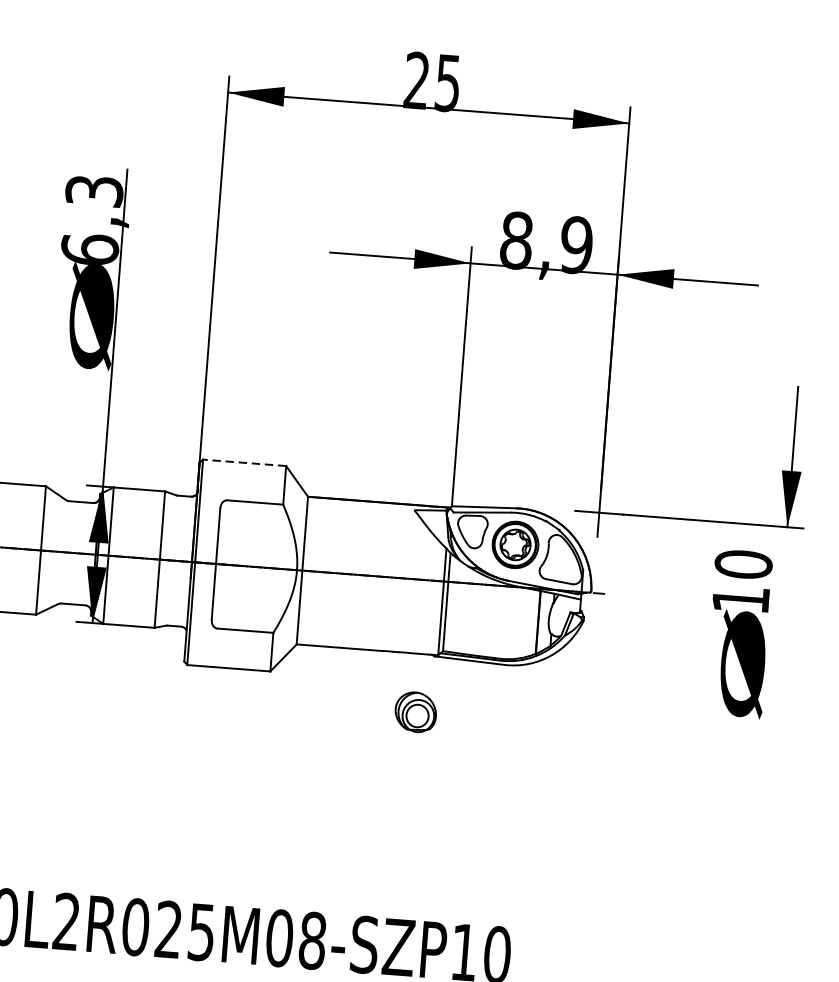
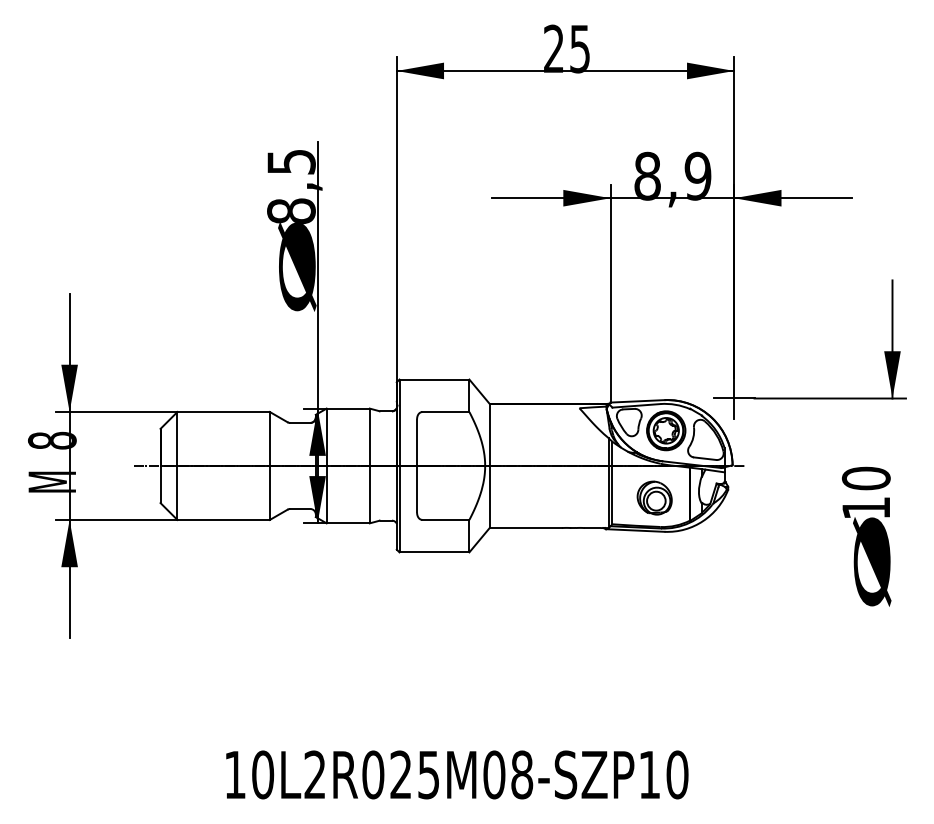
text: (92, 220) -> (291, 186), 6,3 -> 8,5
line: (244, 462) -> (434, 379), dashed -> solid
text: (738, 633) -> (866, 536), moved
part: (415, 711) -> (654, 497), moved

